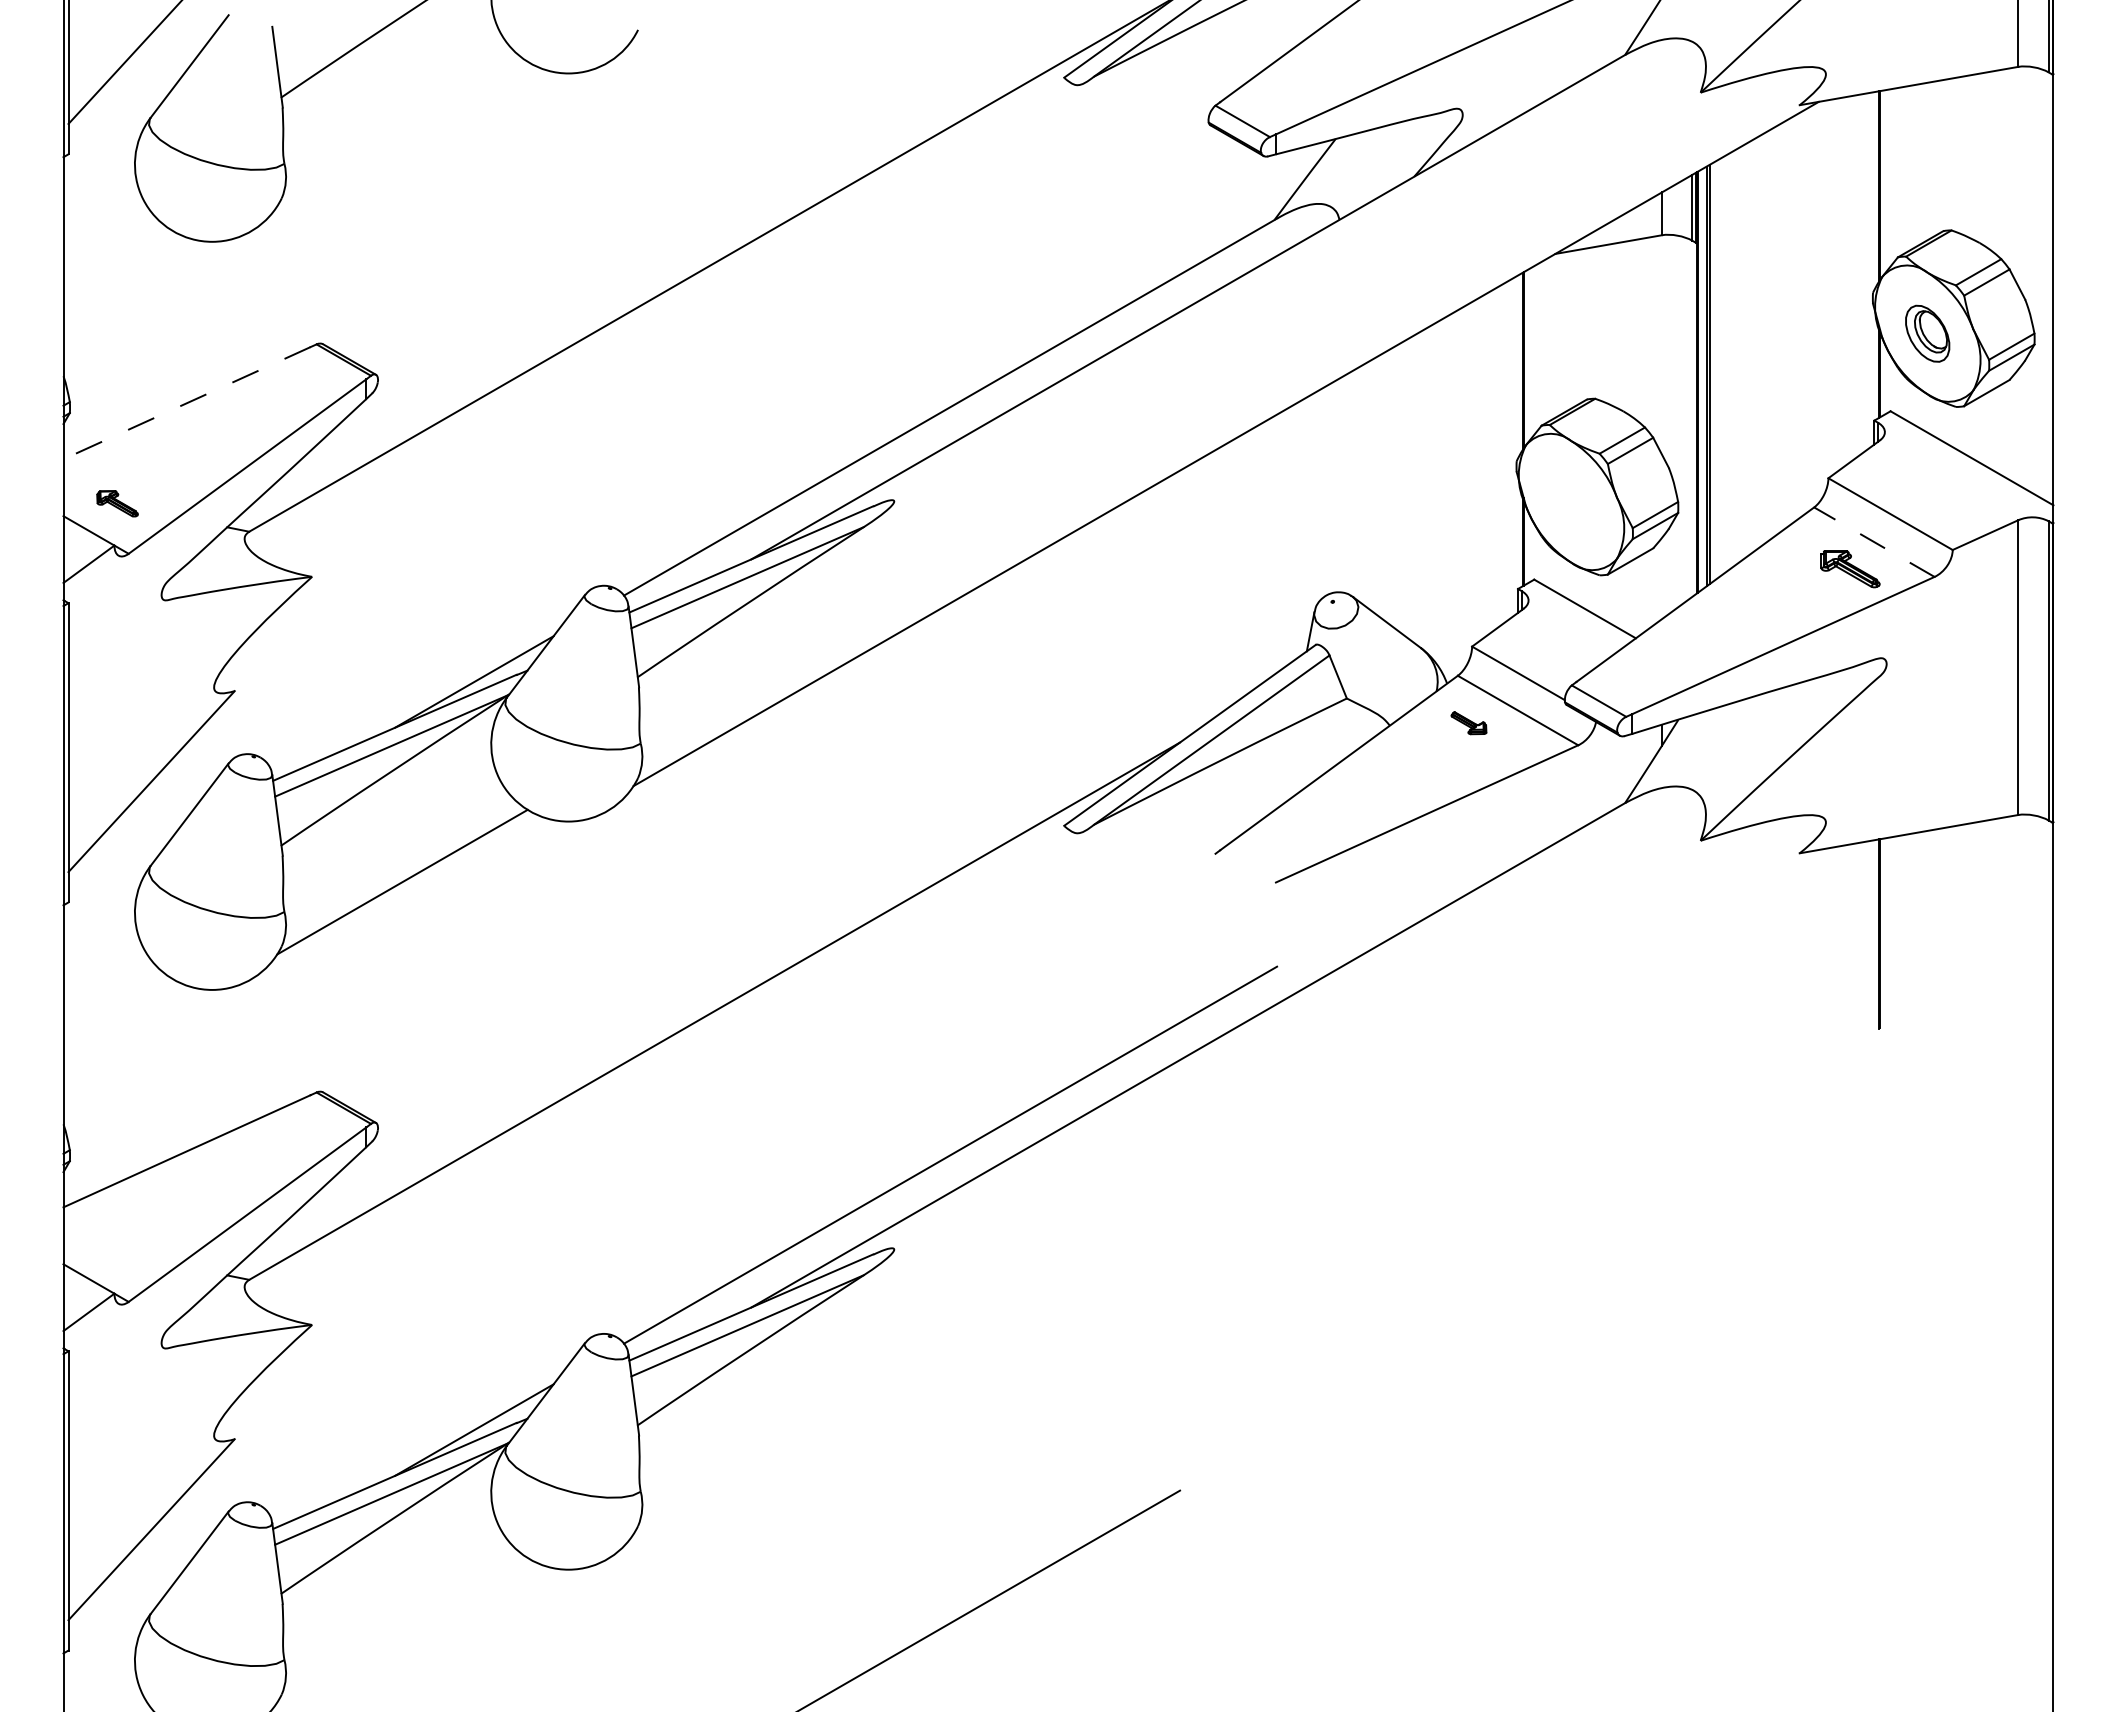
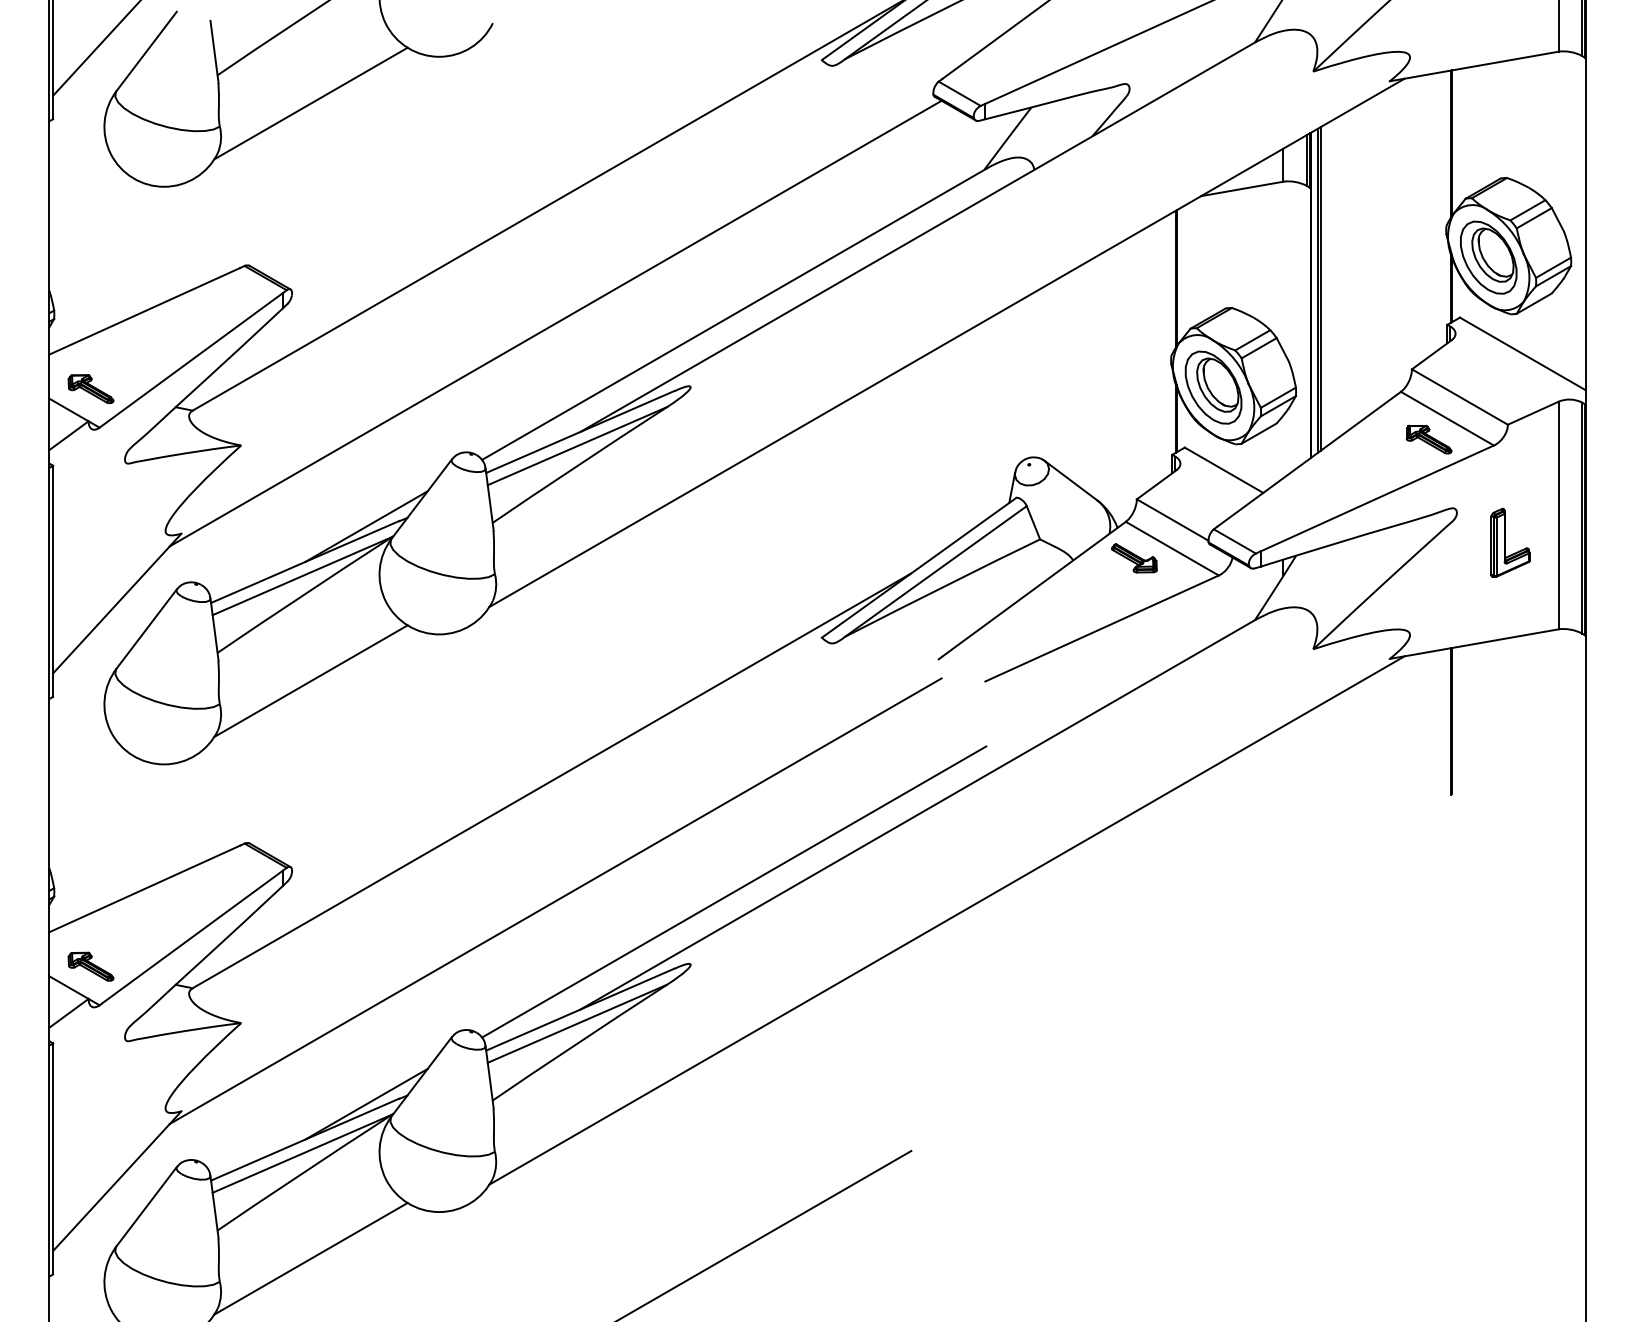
line: (402, 133) -> (311, 103), added
part: (1927, 333) -> (1488, 257), size x1.67
line: (187, 403) -> (145, 311), dashed -> solid
line: (719, 418) -> (555, 323), added
part: (1571, 501) -> (1213, 387), added
part: (117, 503) -> (90, 388), size x1.43
line: (1874, 542) -> (1447, 418), dashed -> solid
part: (1955, 703) -> (1510, 543), added
part: (1468, 723) -> (1134, 558), size x1.67
line: (719, 1166) -> (555, 900), added
line: (1225, 1191) -> (946, 920), added
part: (117, 1252) -> (90, 967), added
line: (402, 1630) -> (311, 1258), added

